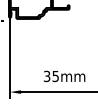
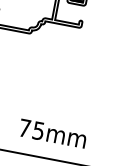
text: (46, 76) -> (23, 128), 35mm -> 75mm

